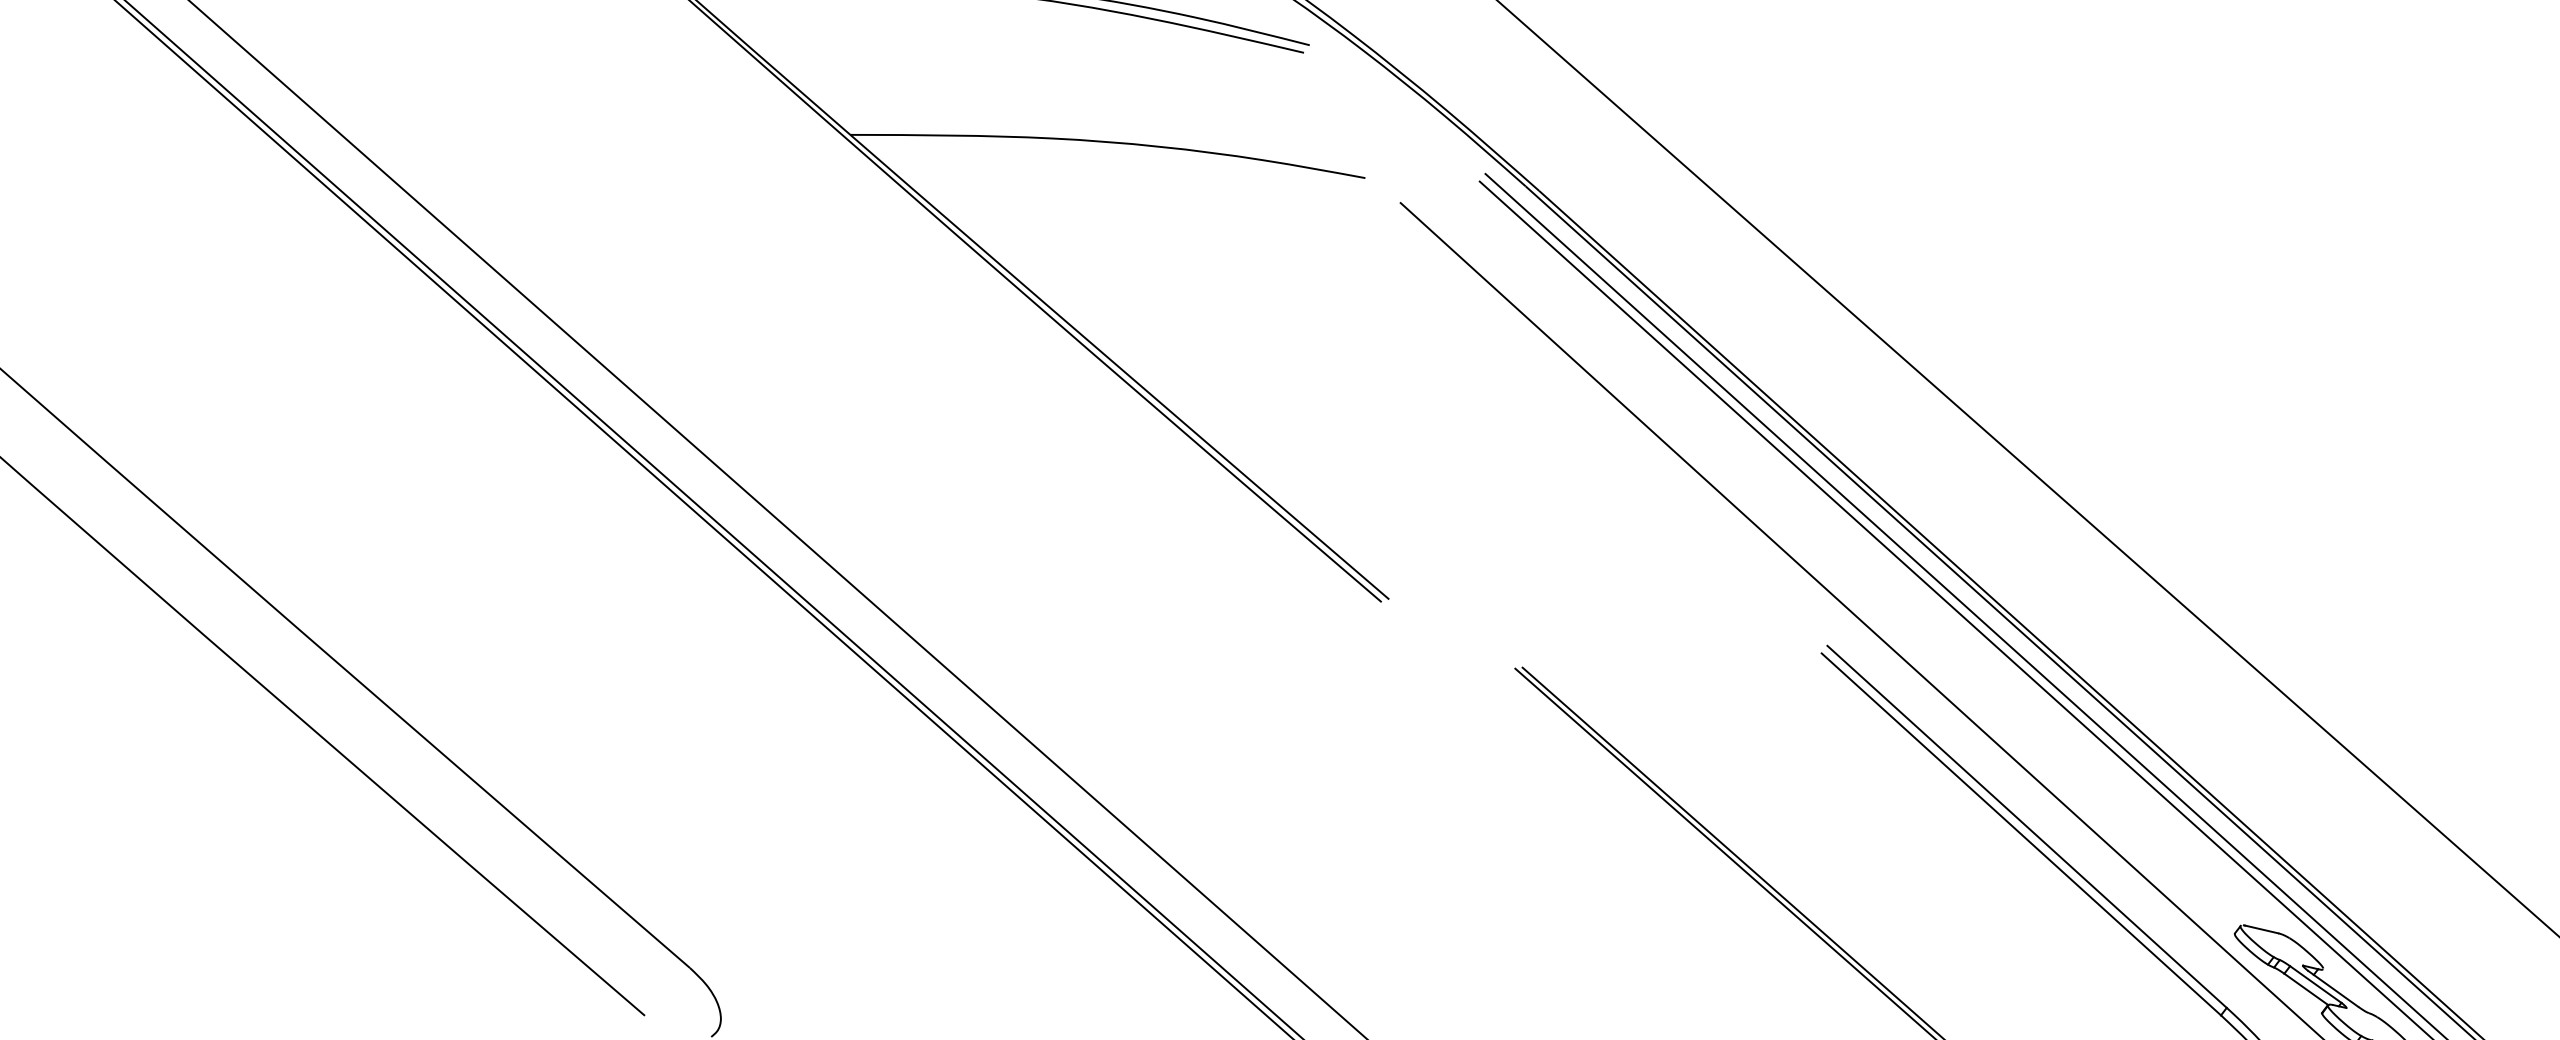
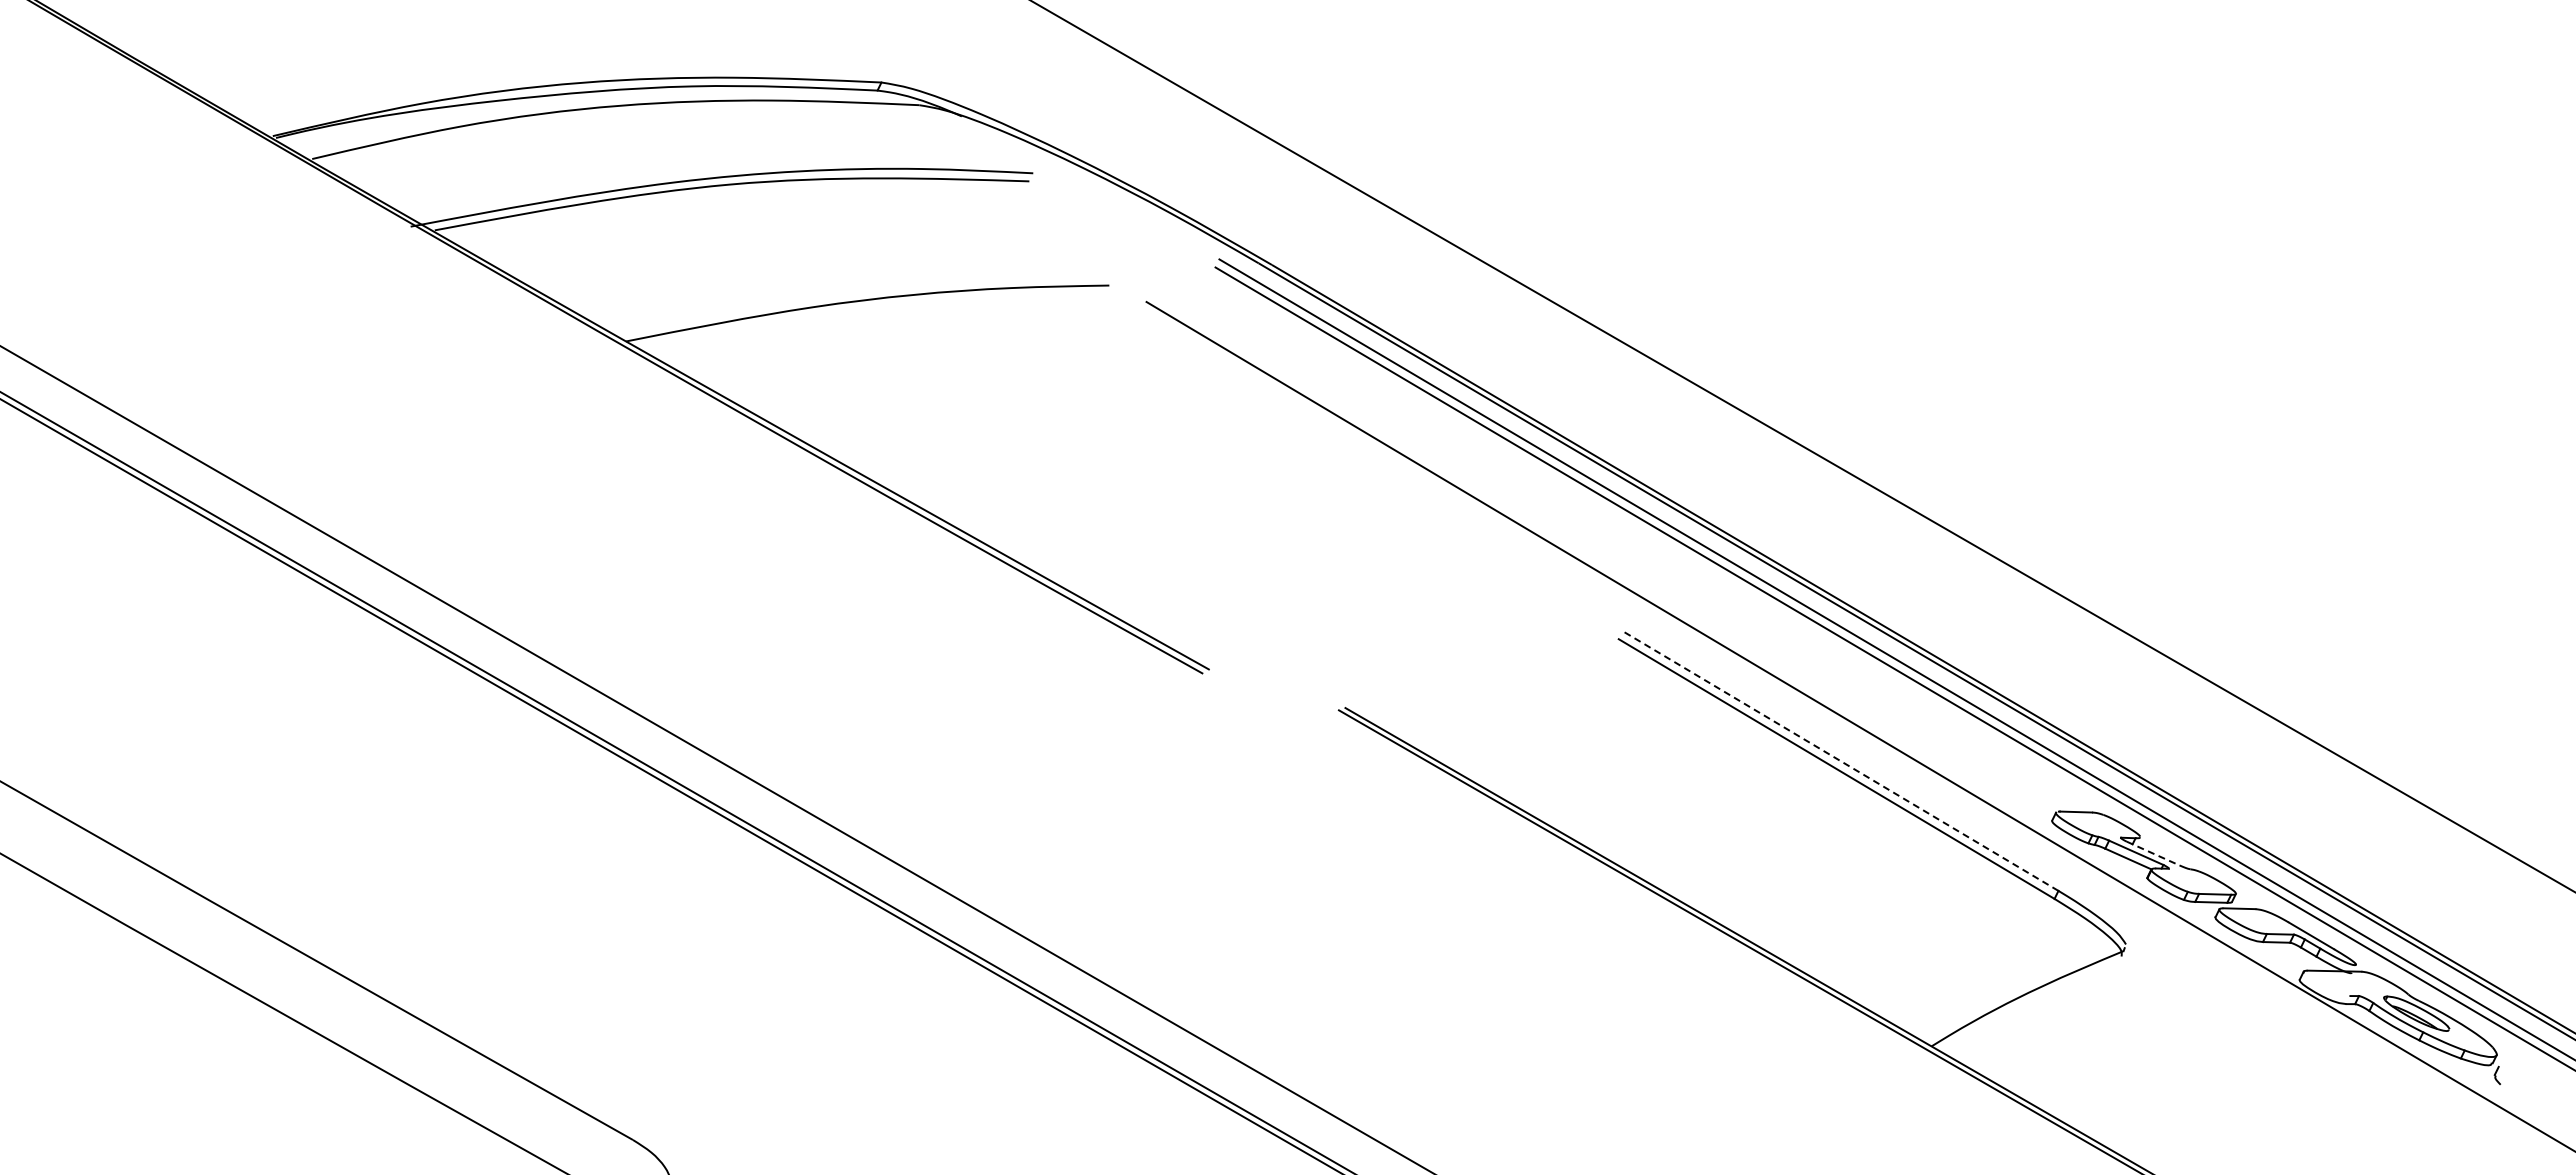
line: (2026, 827) -> (1840, 761), solid -> dashed
line: (2333, 988) -> (2153, 853), solid -> dashed

